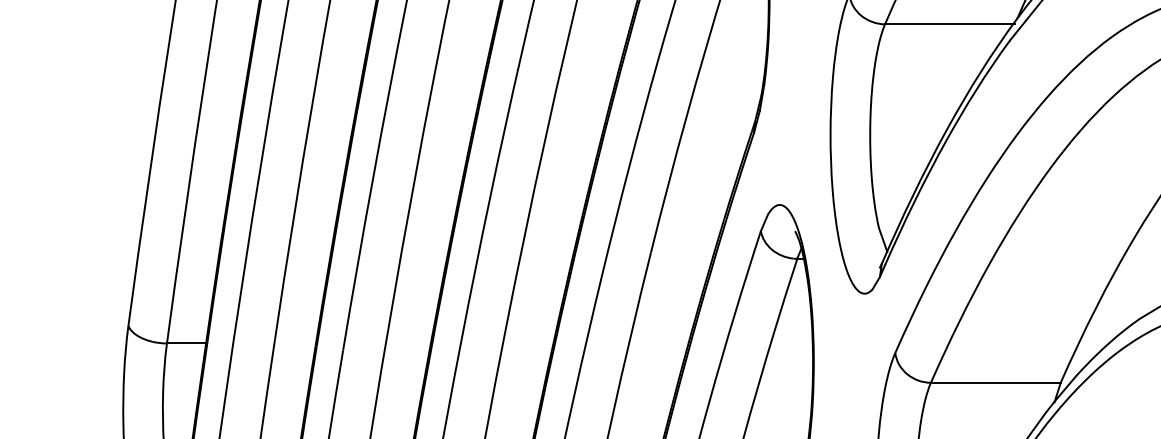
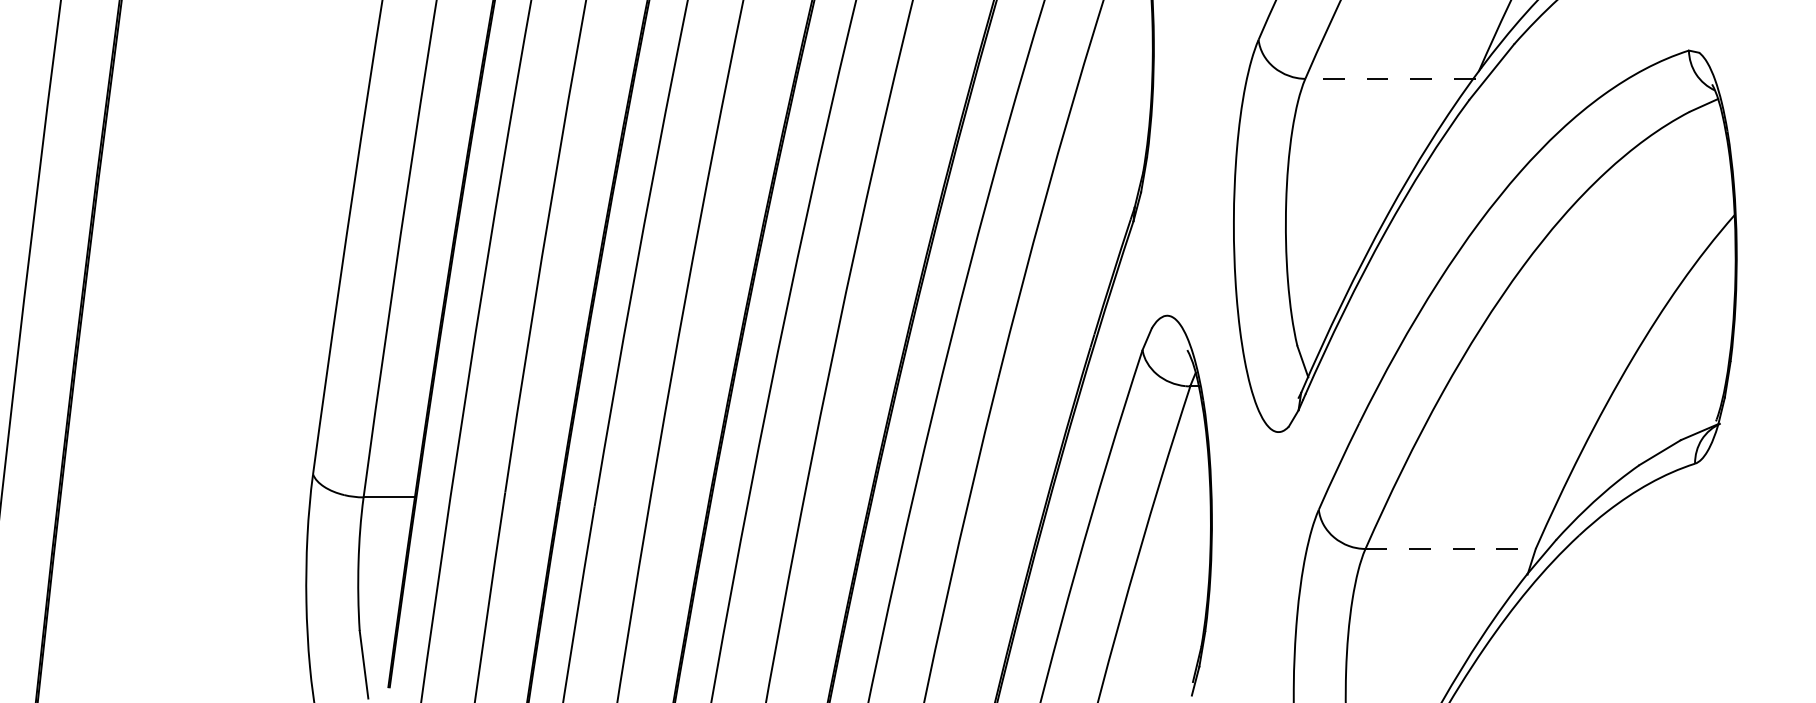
line: (949, 24) -> (1389, 78), solid -> dashed
line: (996, 382) -> (1451, 548), solid -> dashed

